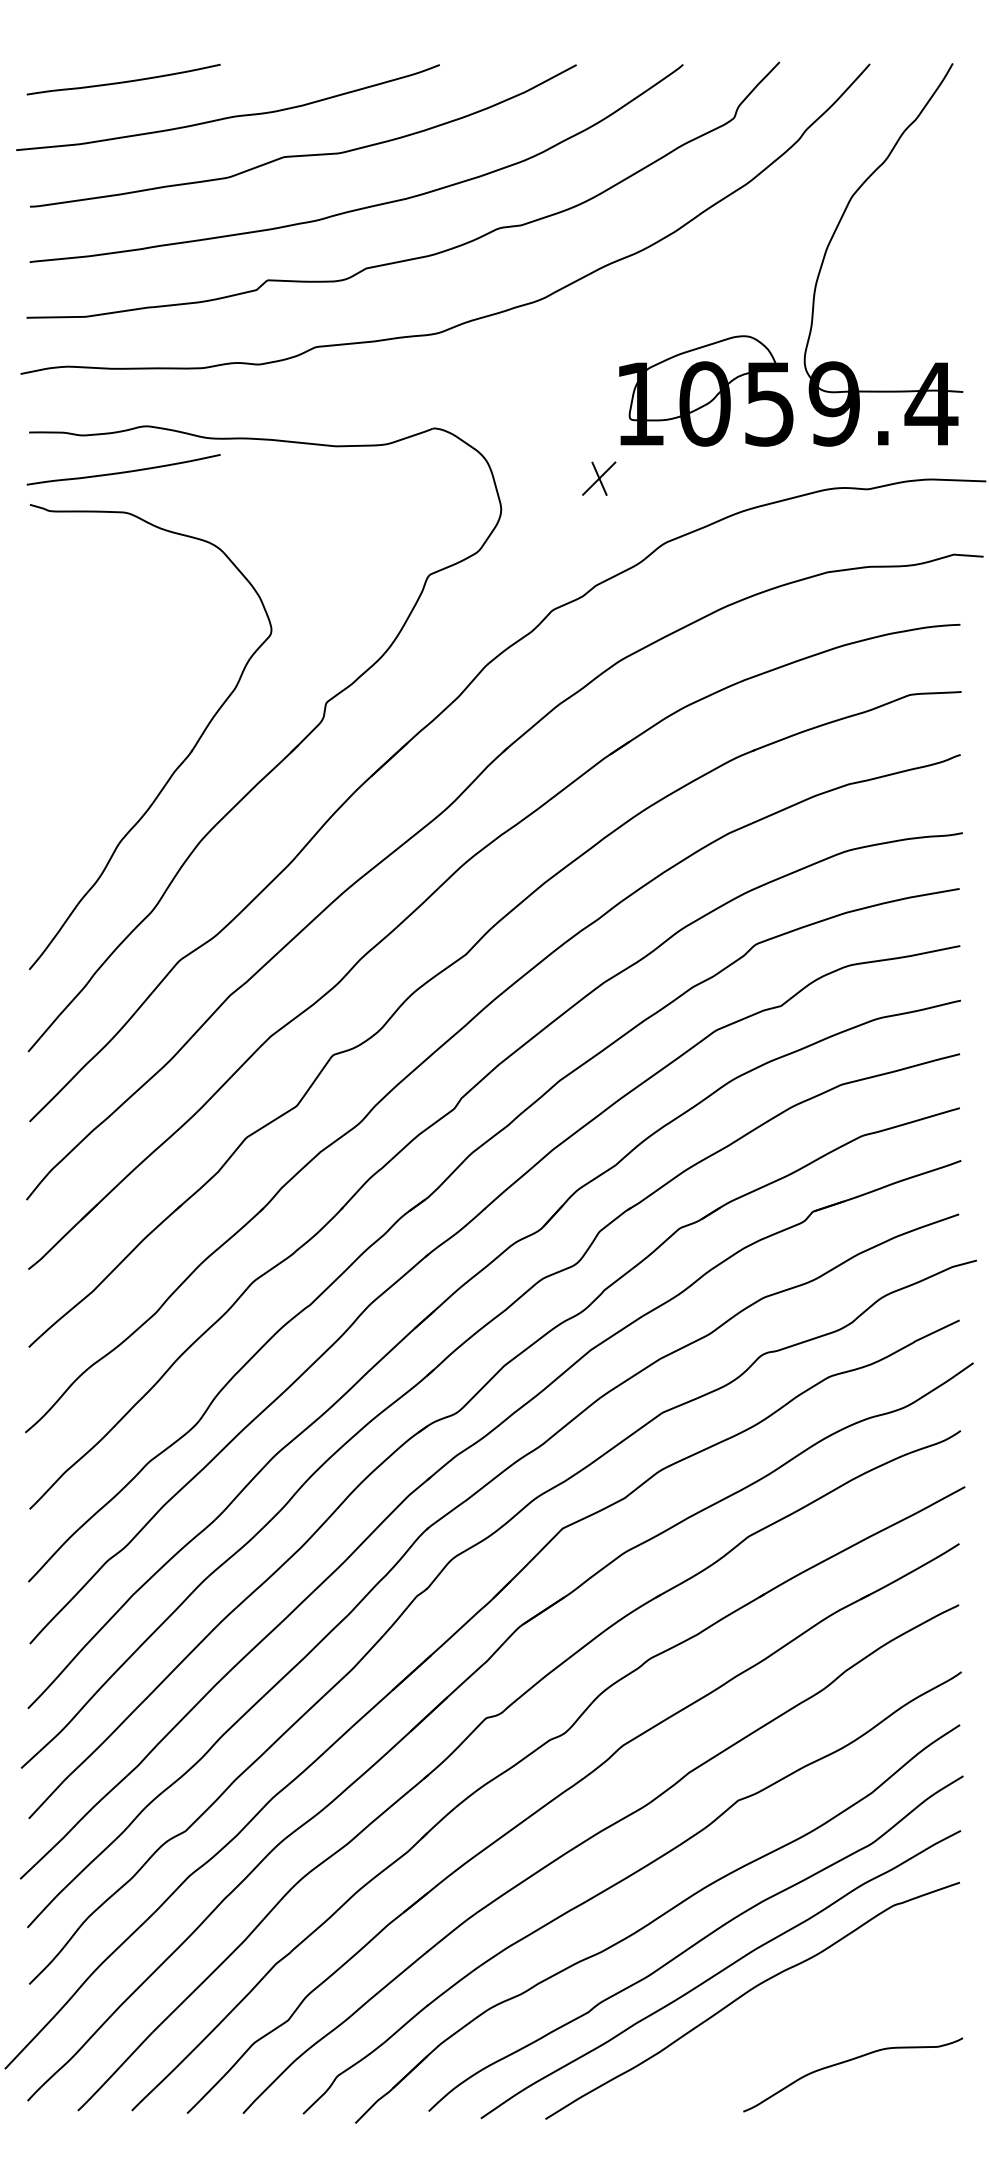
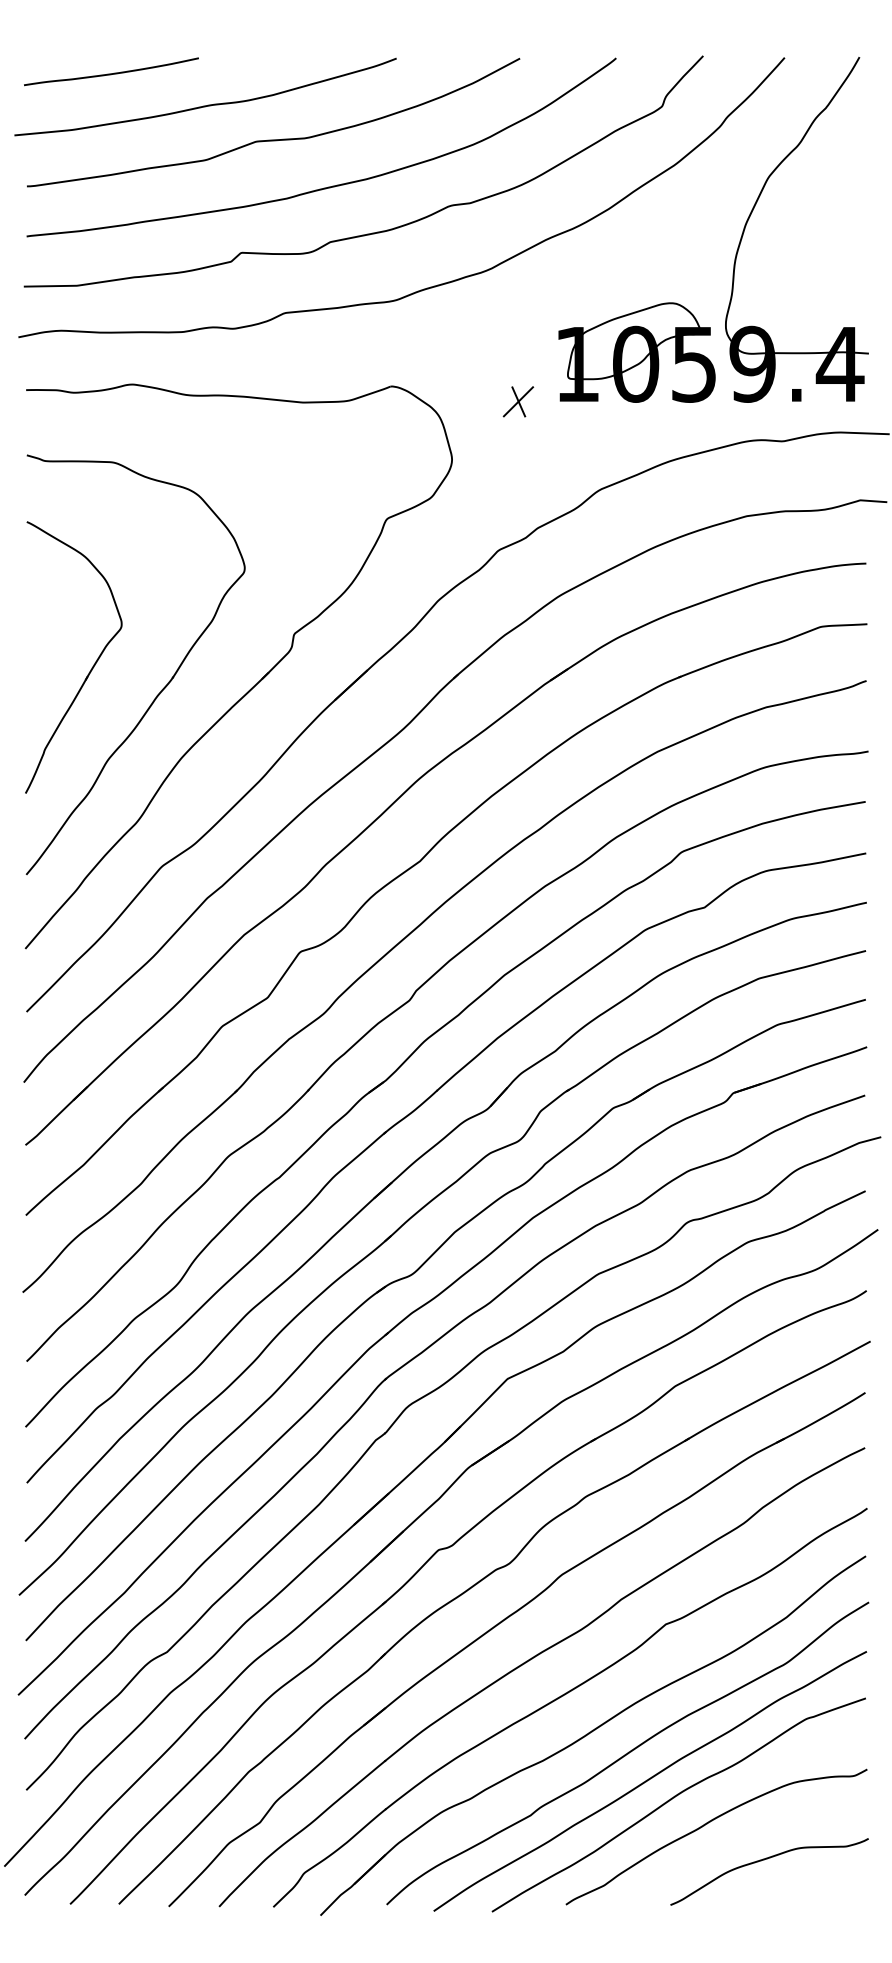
curve: (123, 471) -> (111, 425), removed
part: (599, 478) -> (518, 401), moved
part: (101, 739) -> (91, 667), added
curve: (784, 2022) -> (707, 1824), added

